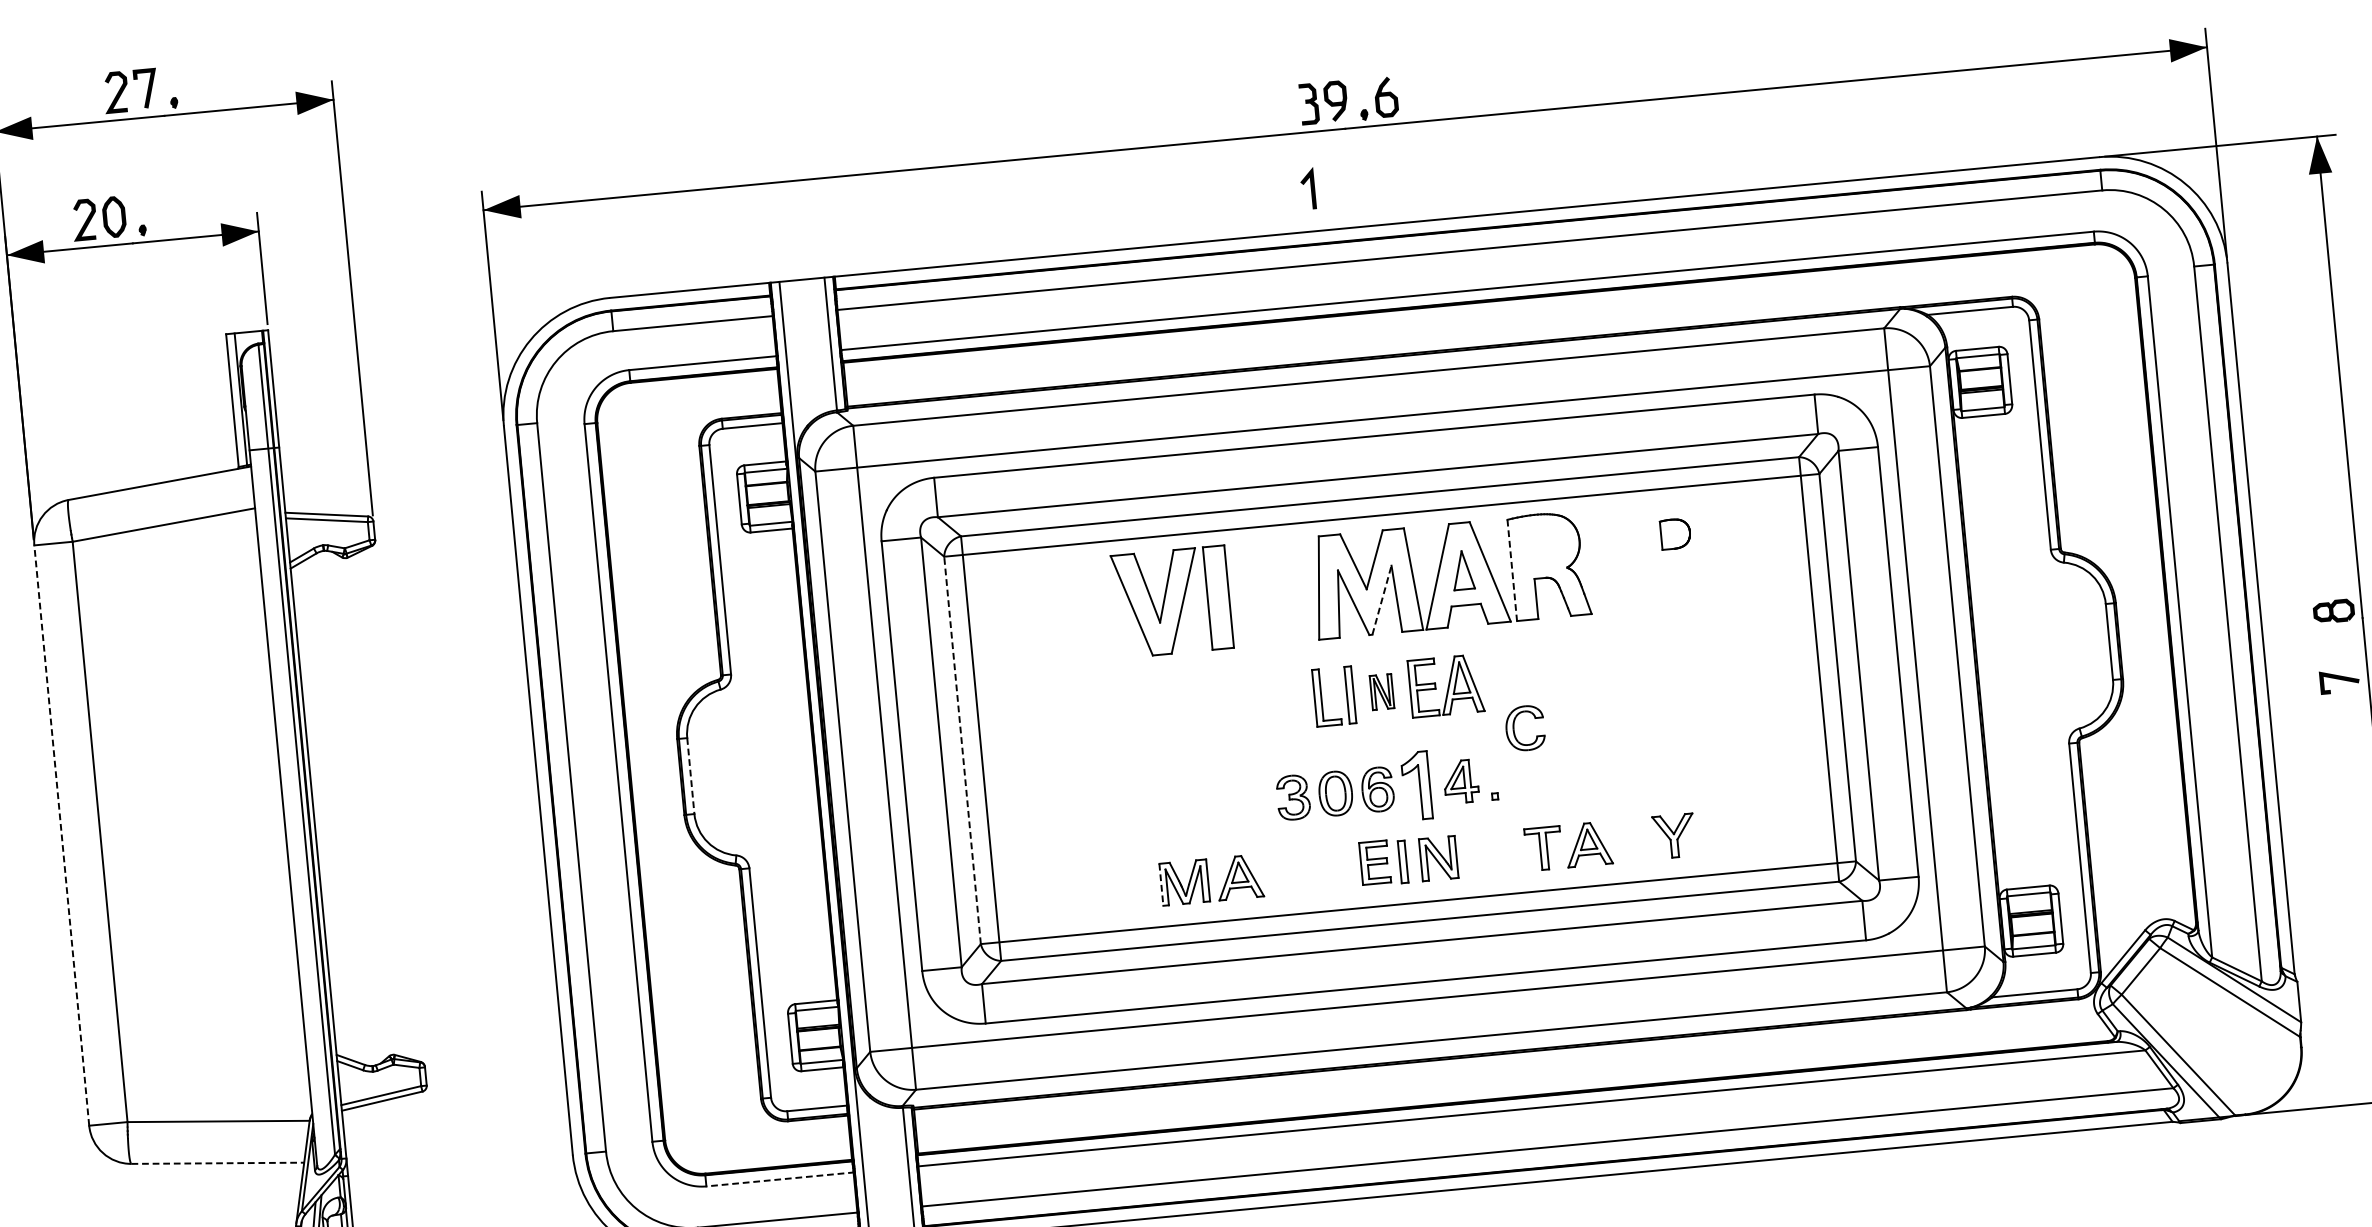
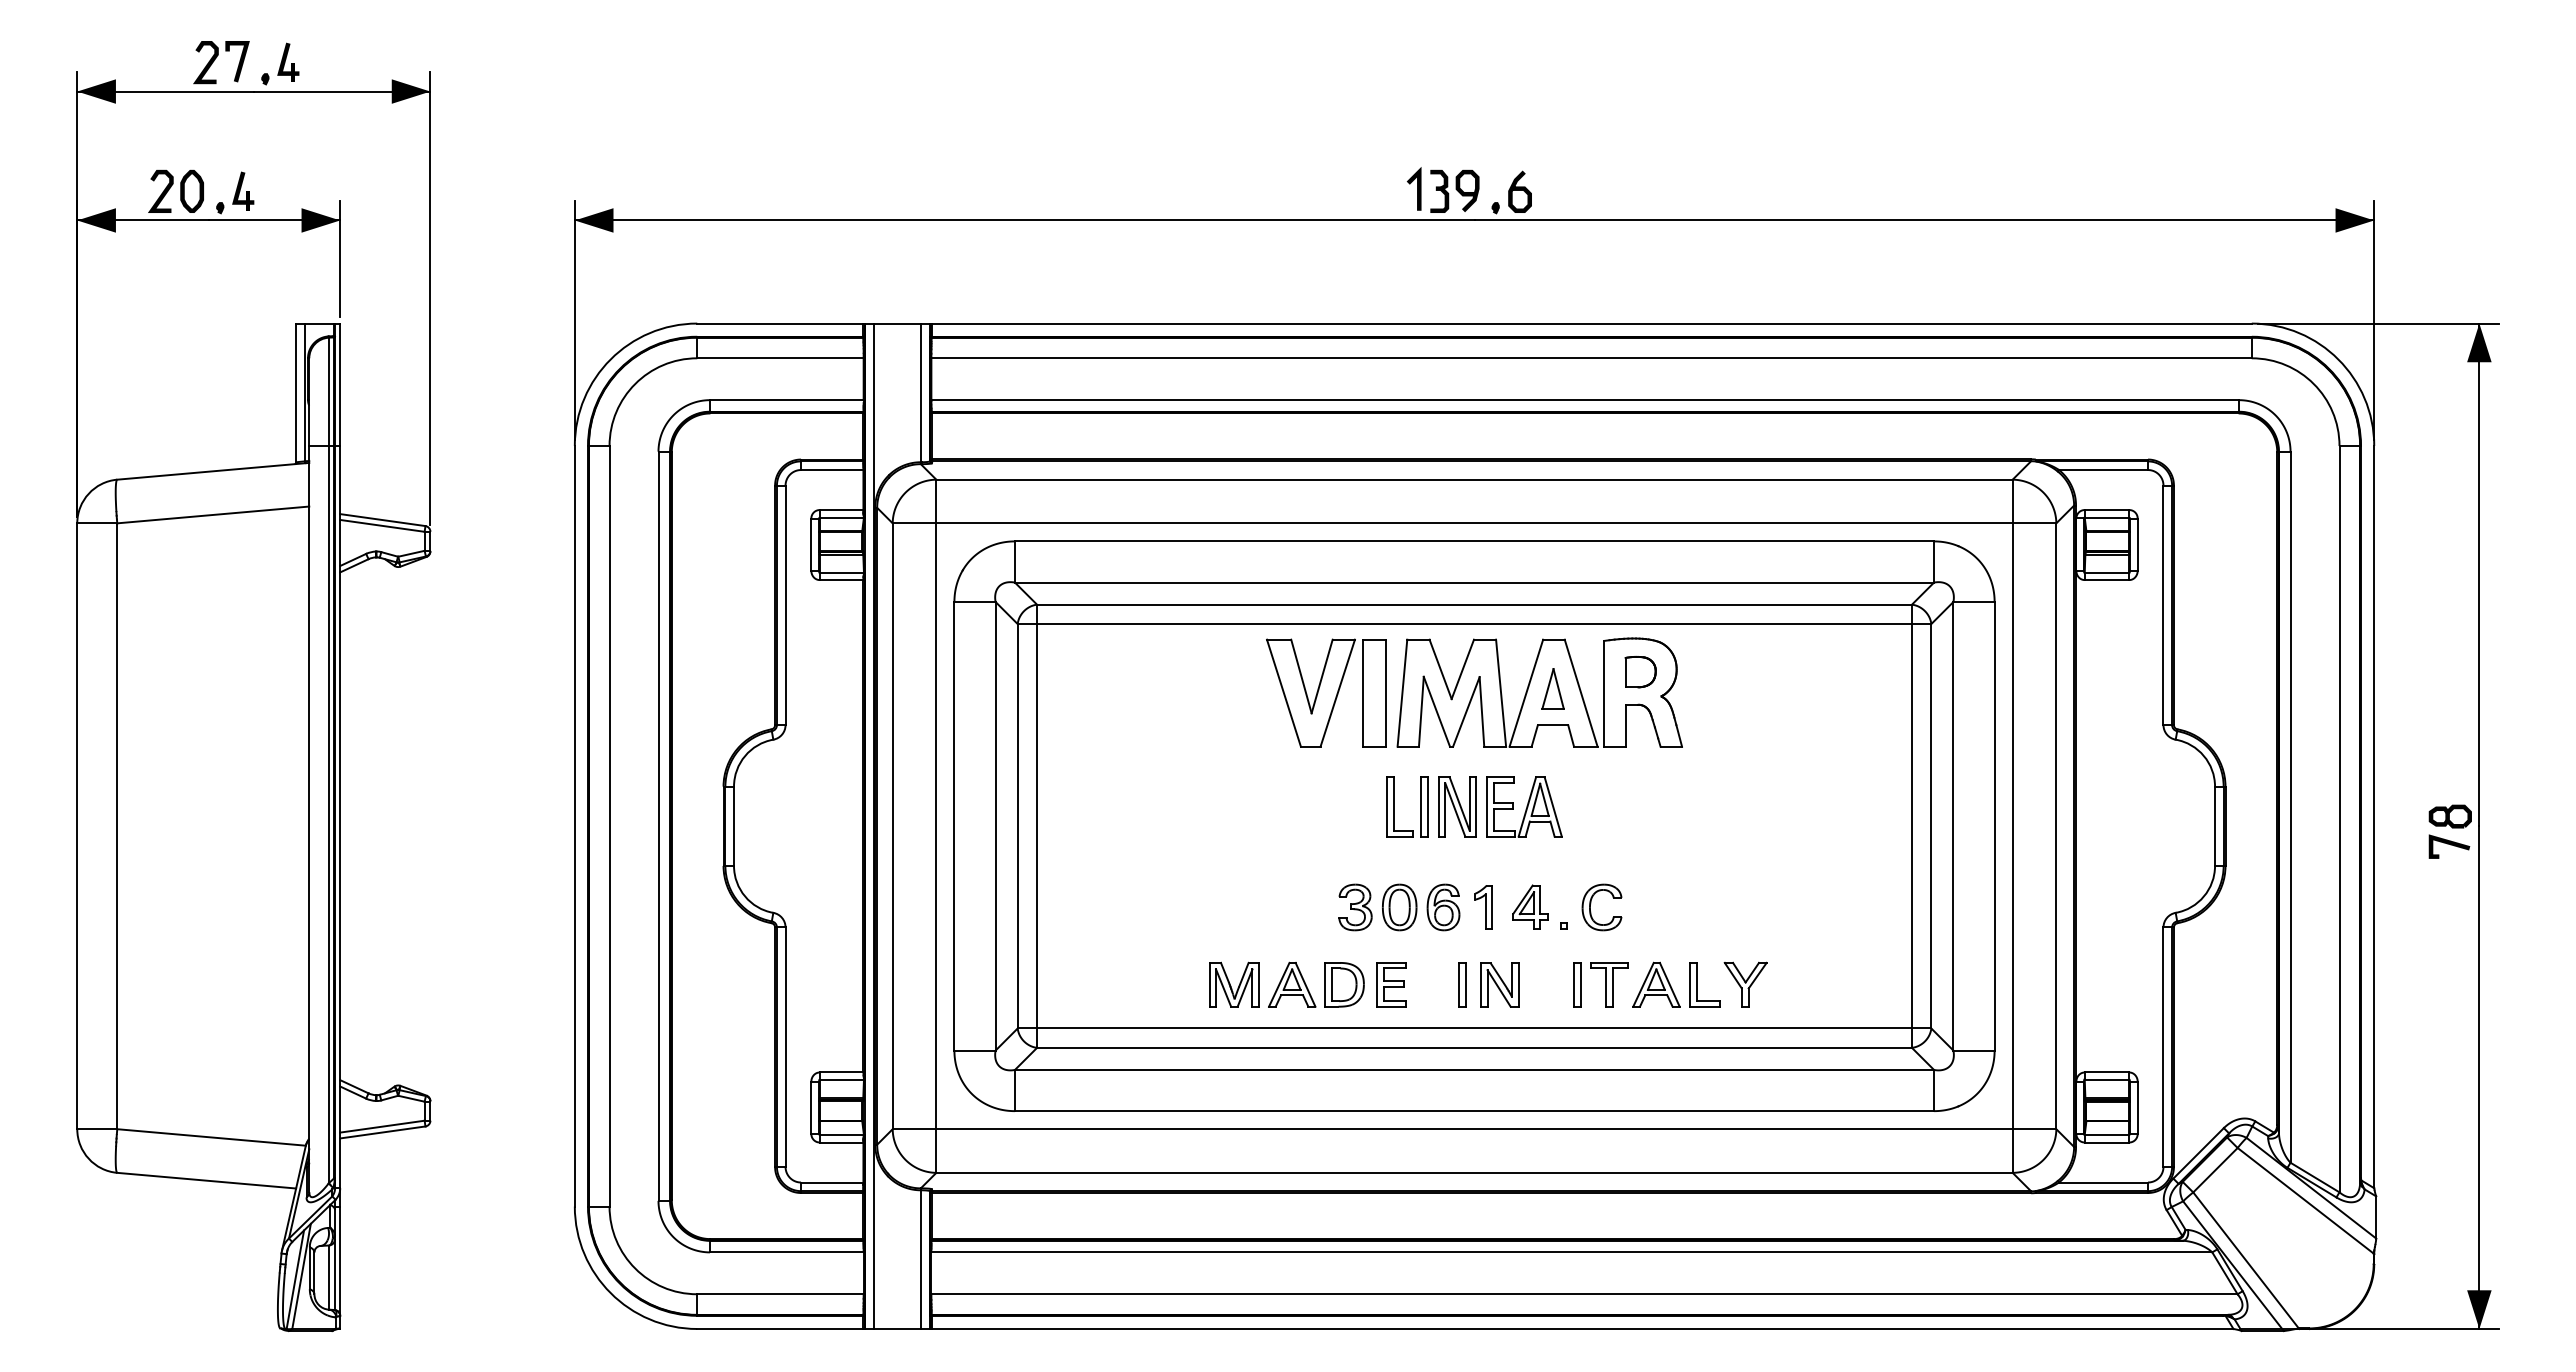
part: (194, 83) -> (288, 61), added
line: (1311, 188) -> (1417, 188), moved
part: (163, 211) -> (243, 190), added
part: (1675, 534) -> (1640, 672), moved
line: (1512, 570) -> (1604, 693), dashed -> solid
line: (1382, 599) -> (1466, 711), dashed -> solid
part: (1172, 601) -> (1326, 692), moved
line: (2340, 680) -> (2450, 845), moved
part: (1382, 691) -> (1457, 806), size x1.67
part: (1514, 725) -> (1591, 903), moved
line: (962, 749) -> (1017, 825), dashed -> solid
line: (691, 776) -> (734, 826), dashed -> solid
part: (1416, 786) -> (1483, 907), size x0.62
line: (62, 835) -> (77, 826), dashed -> solid
part: (1628, 840) -> (1697, 984), added
part: (1513, 851) -> (1577, 984), added
part: (1374, 862) -> (1391, 984), moved
part: (1289, 872) -> (1344, 984), added
line: (1161, 884) -> (1210, 984), dashed -> solid
line: (217, 1163) -> (206, 1180), dashed -> solid
line: (779, 1179) -> (786, 1252), dashed -> solid

